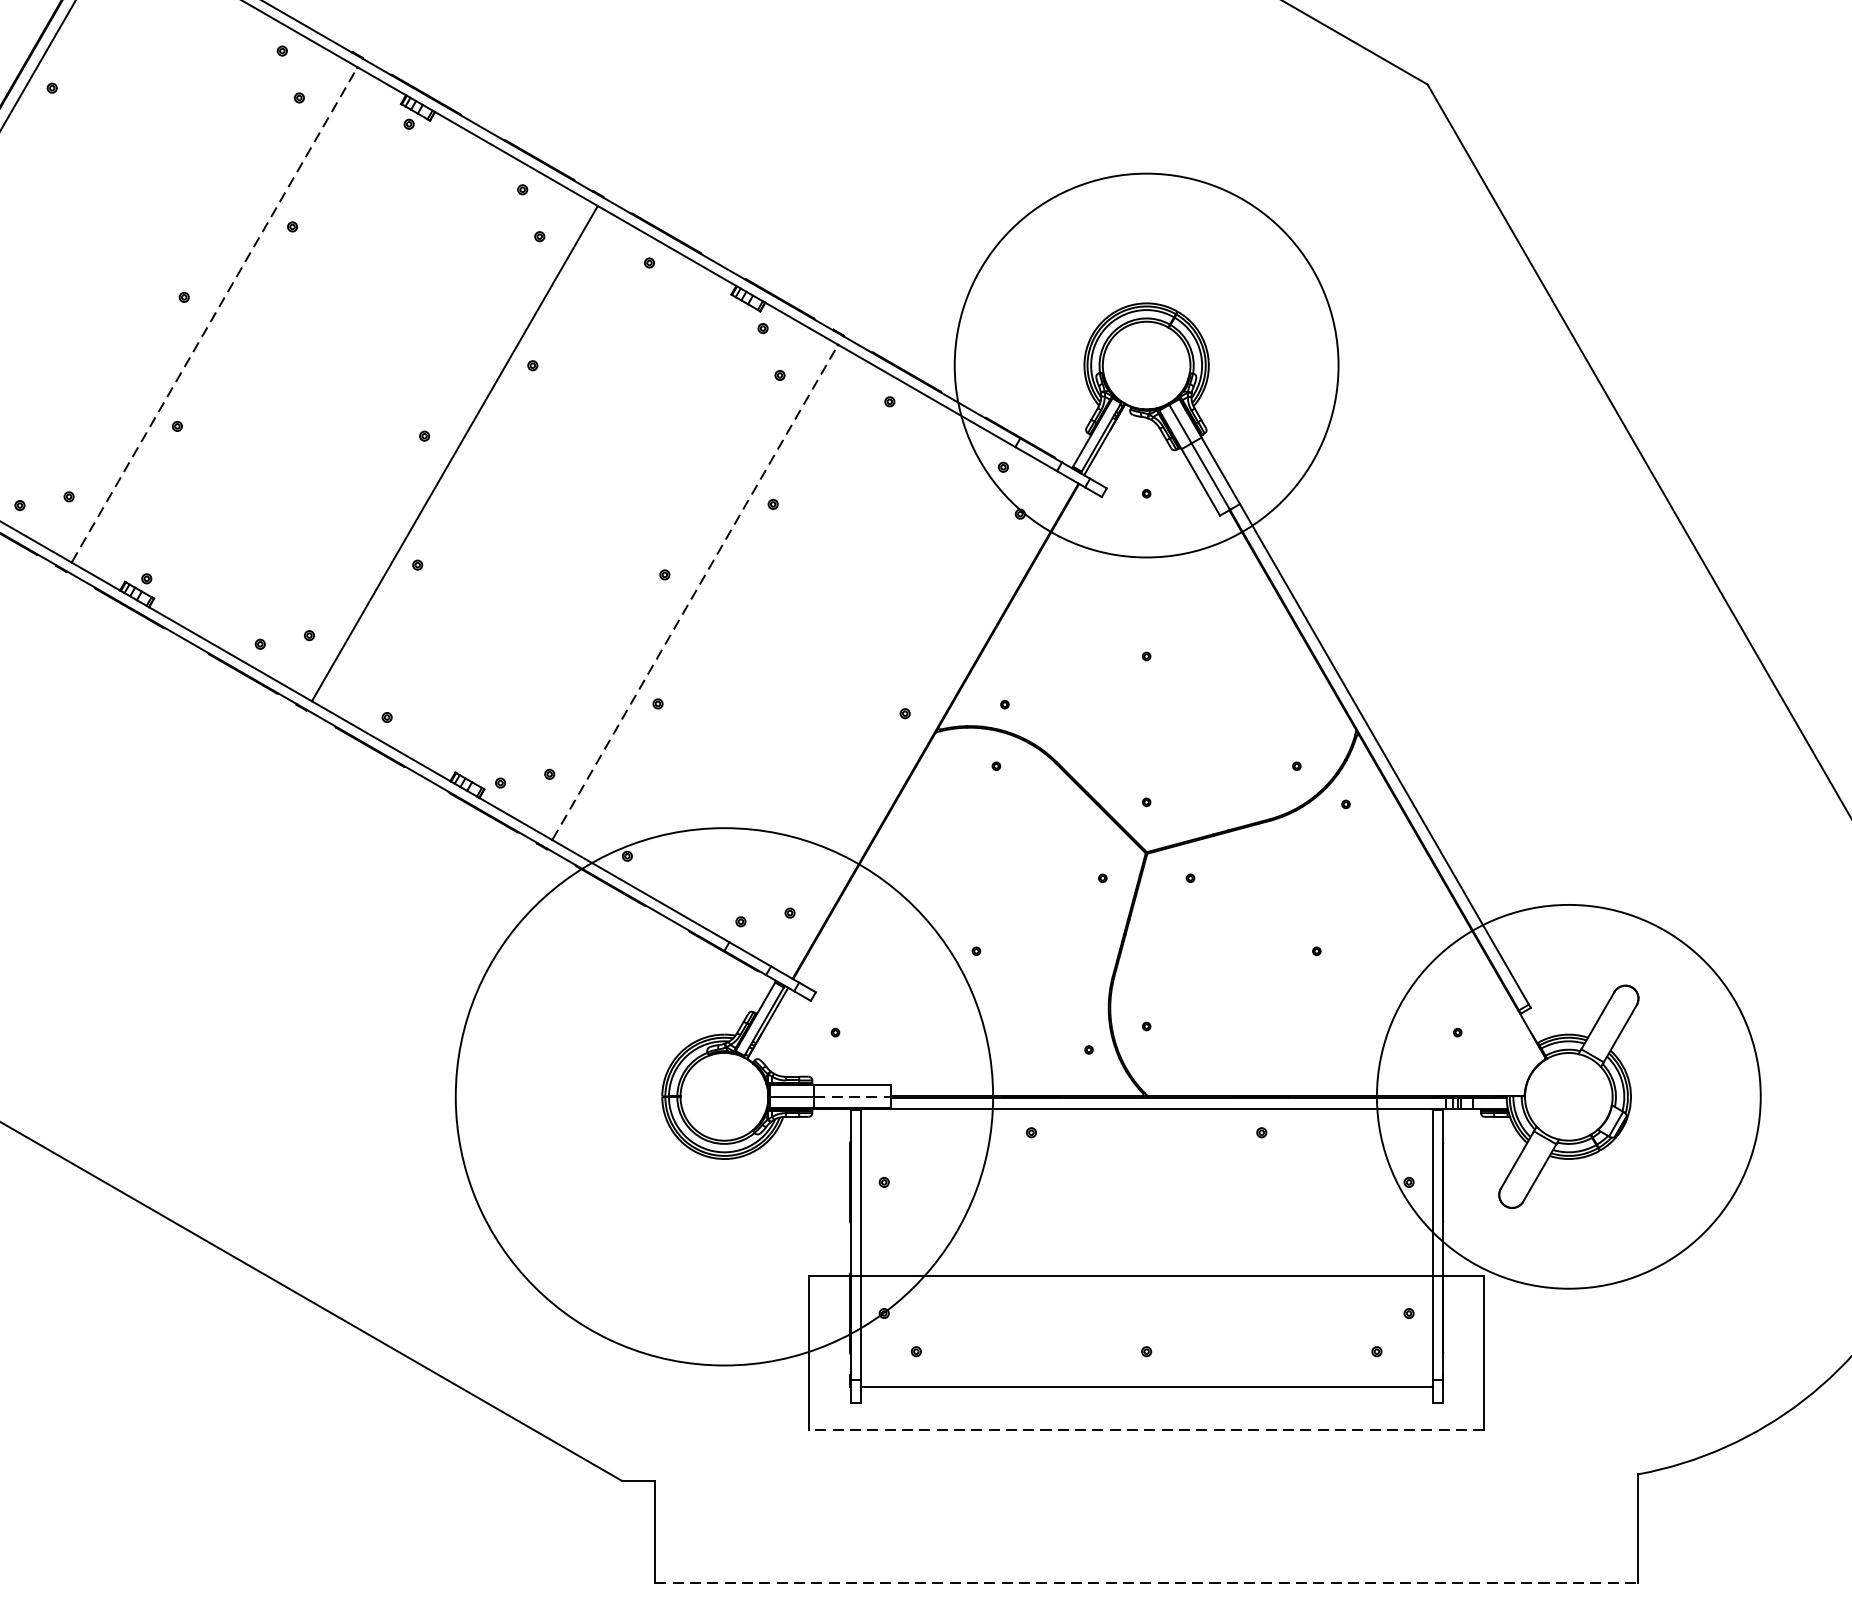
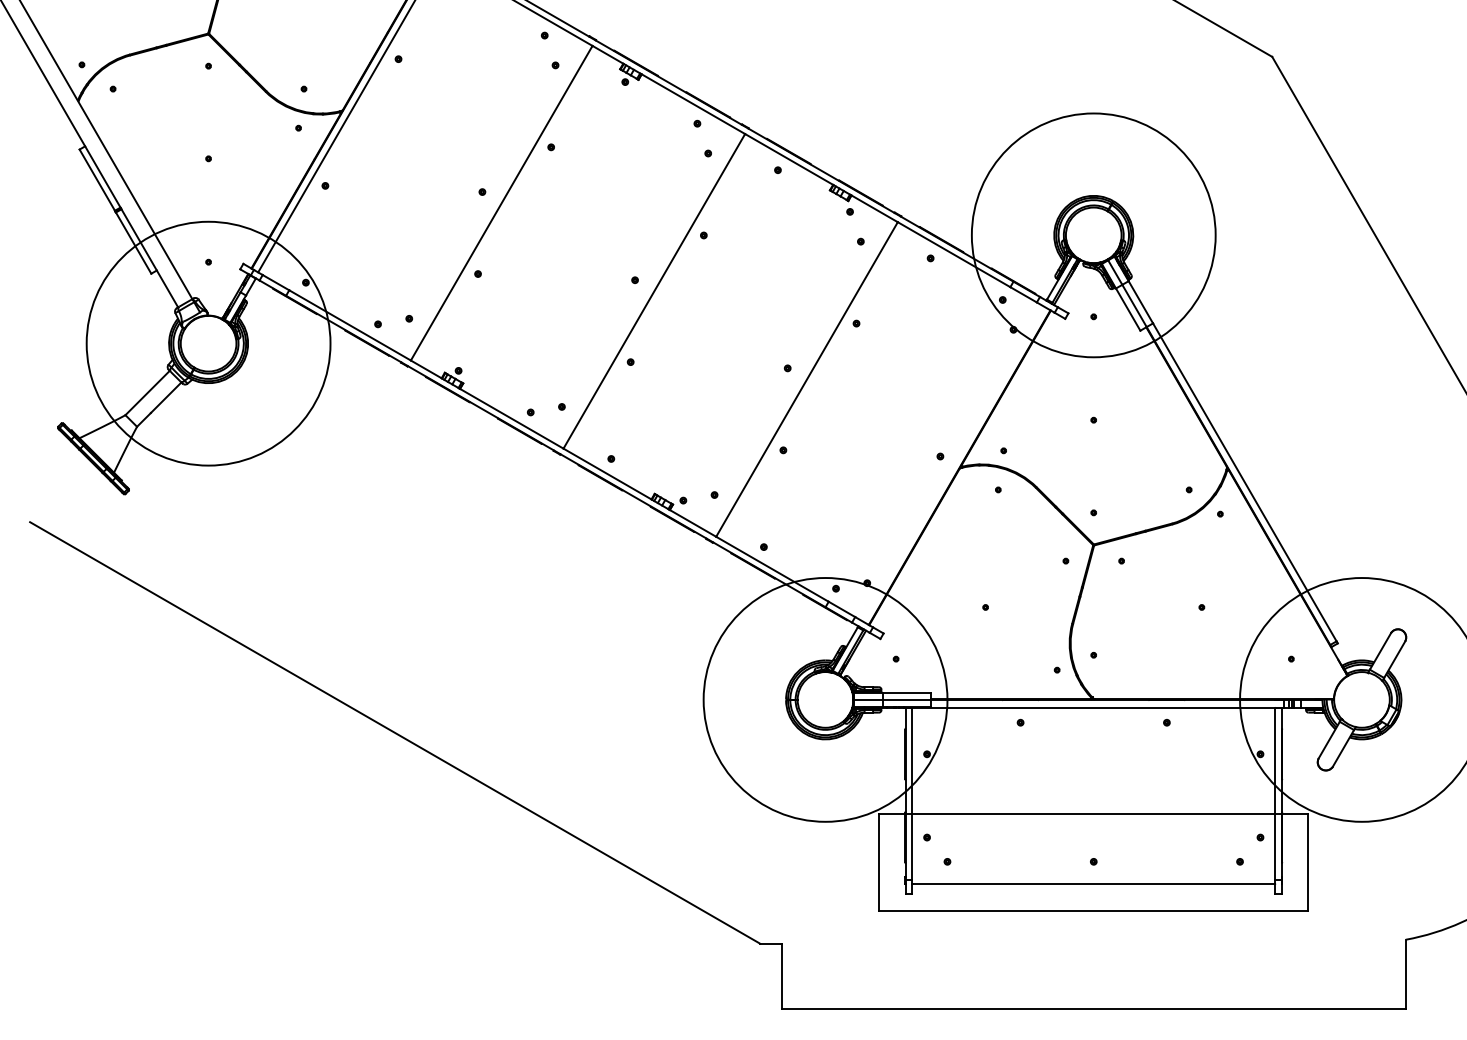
line: (214, 313) -> (501, 202), dashed -> solid
line: (696, 592) -> (807, 379), dashed -> solid
circle: (724, 1096) -> (825, 699), size x0.71
line: (853, 1096) -> (907, 699), dashed -> solid
line: (1146, 1429) -> (1093, 911), dashed -> solid
line: (1147, 1582) -> (1094, 1008), dashed -> solid

